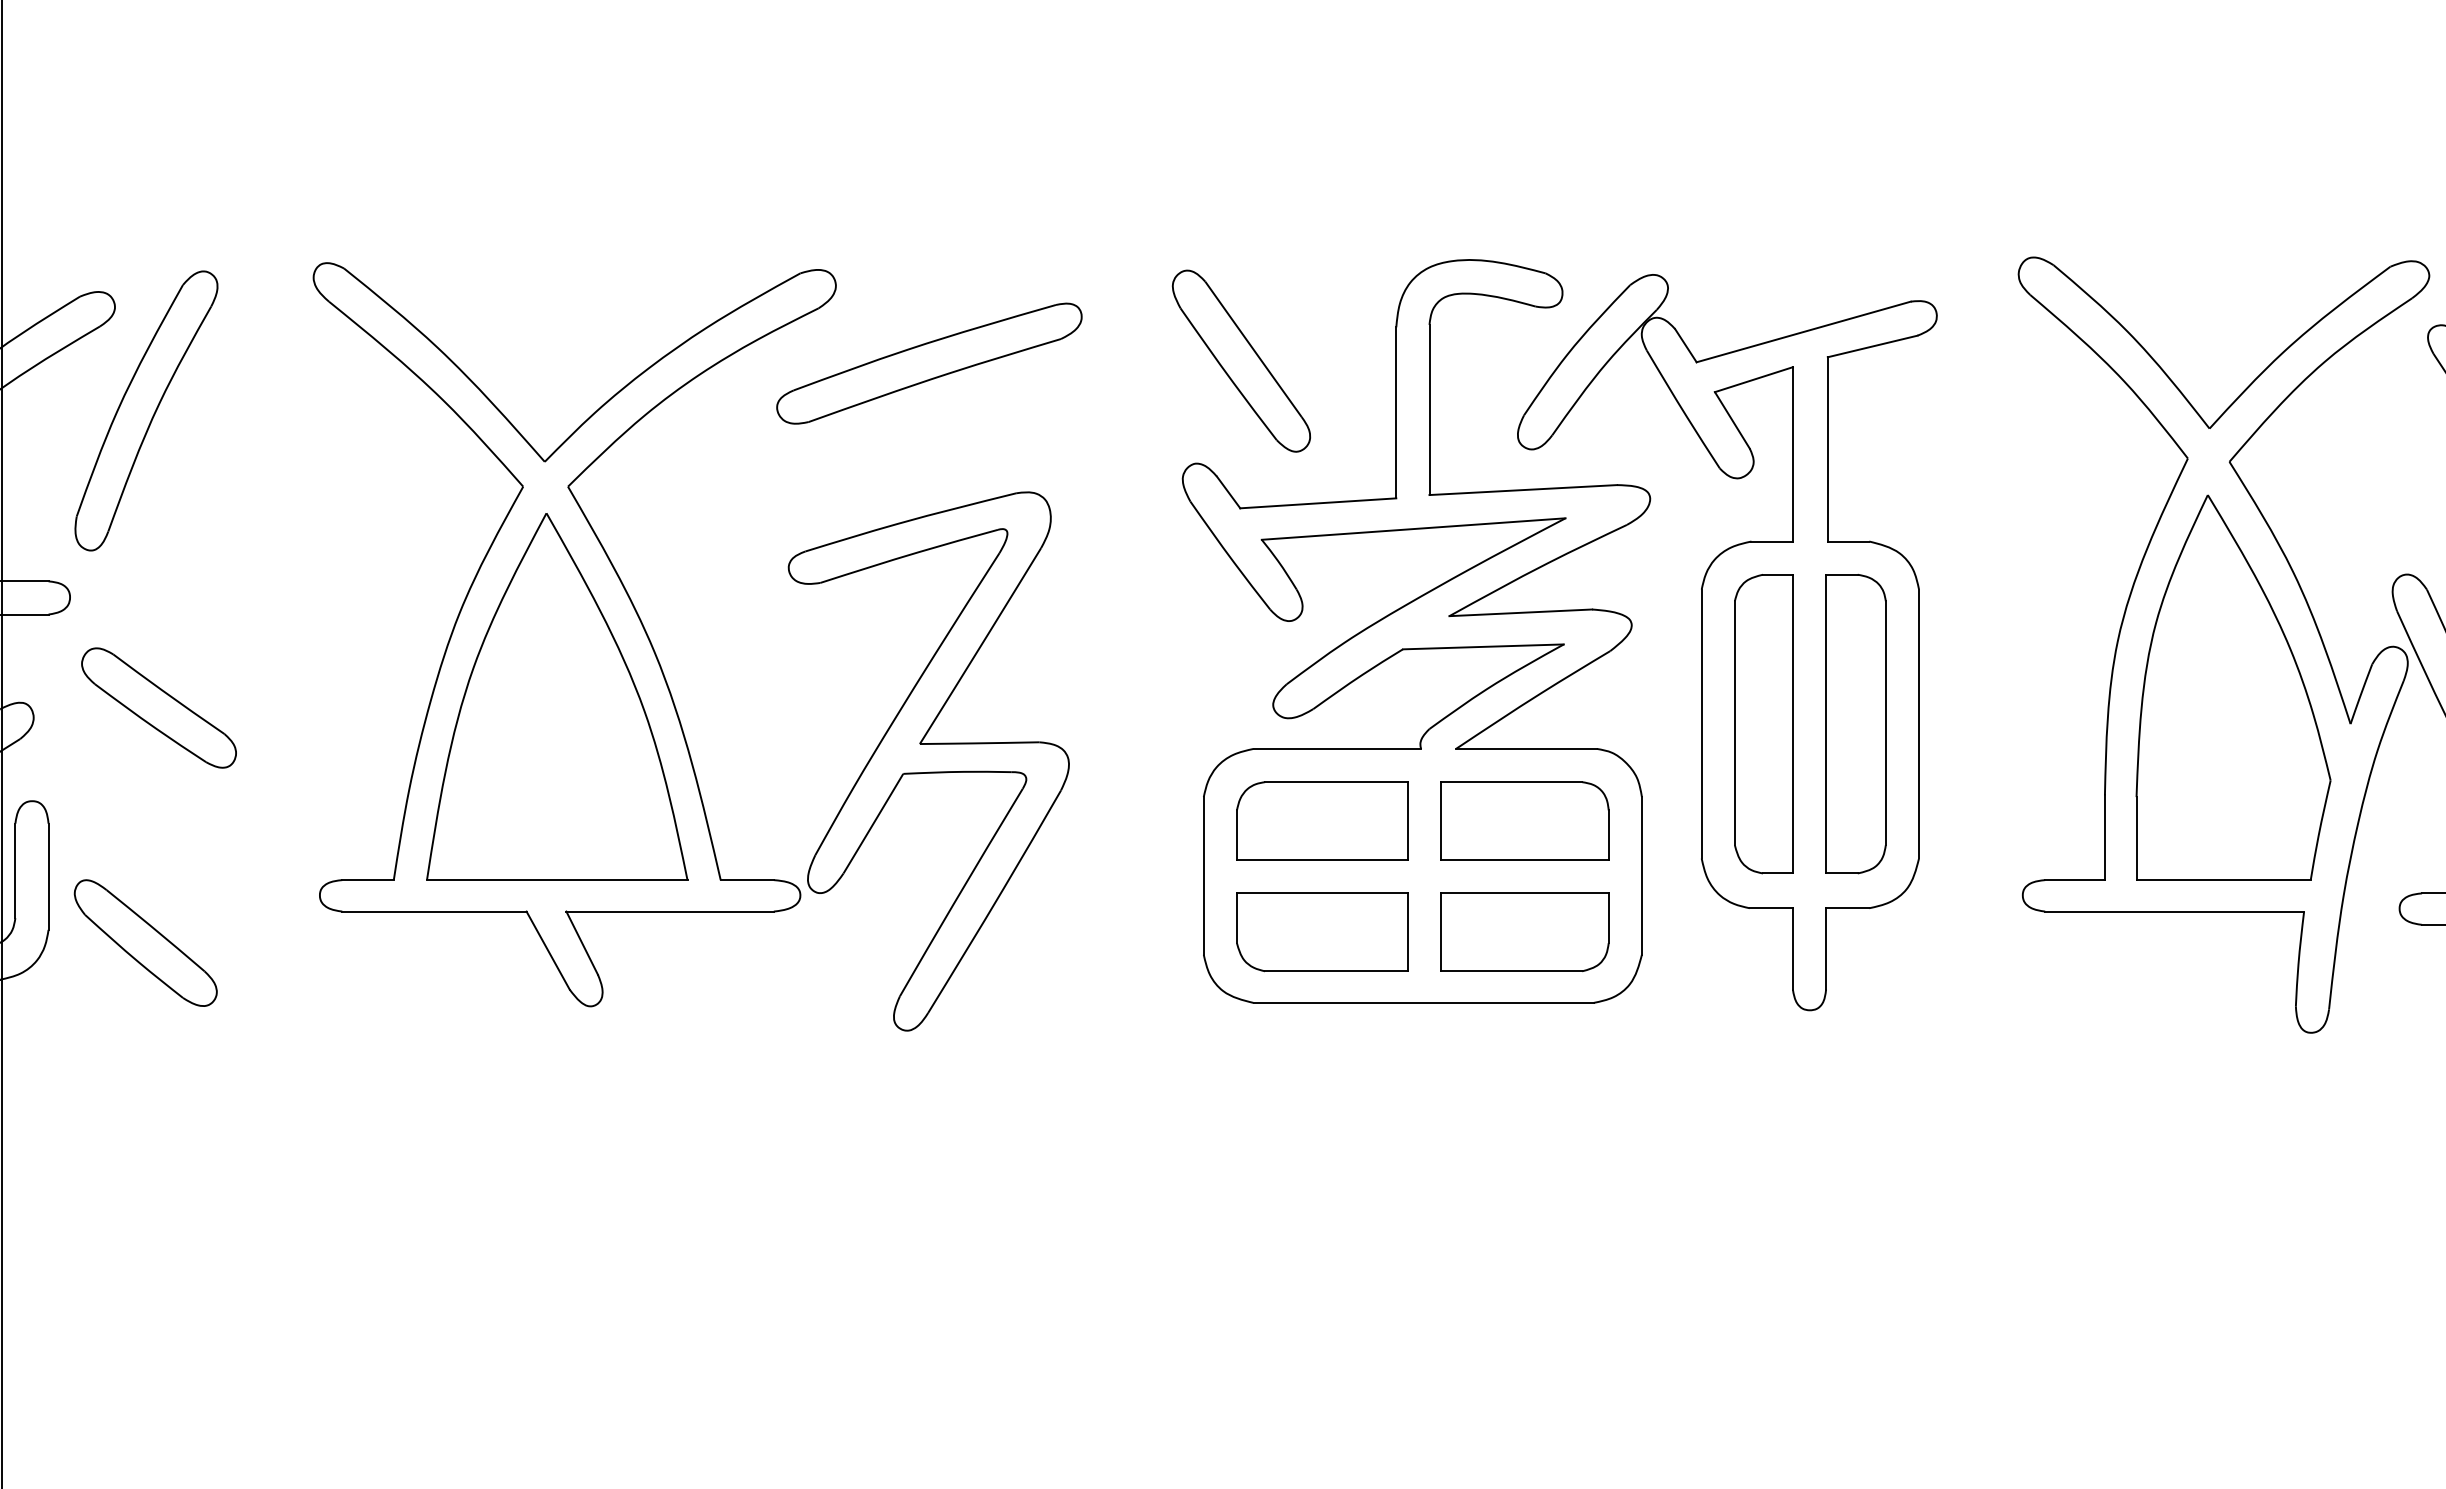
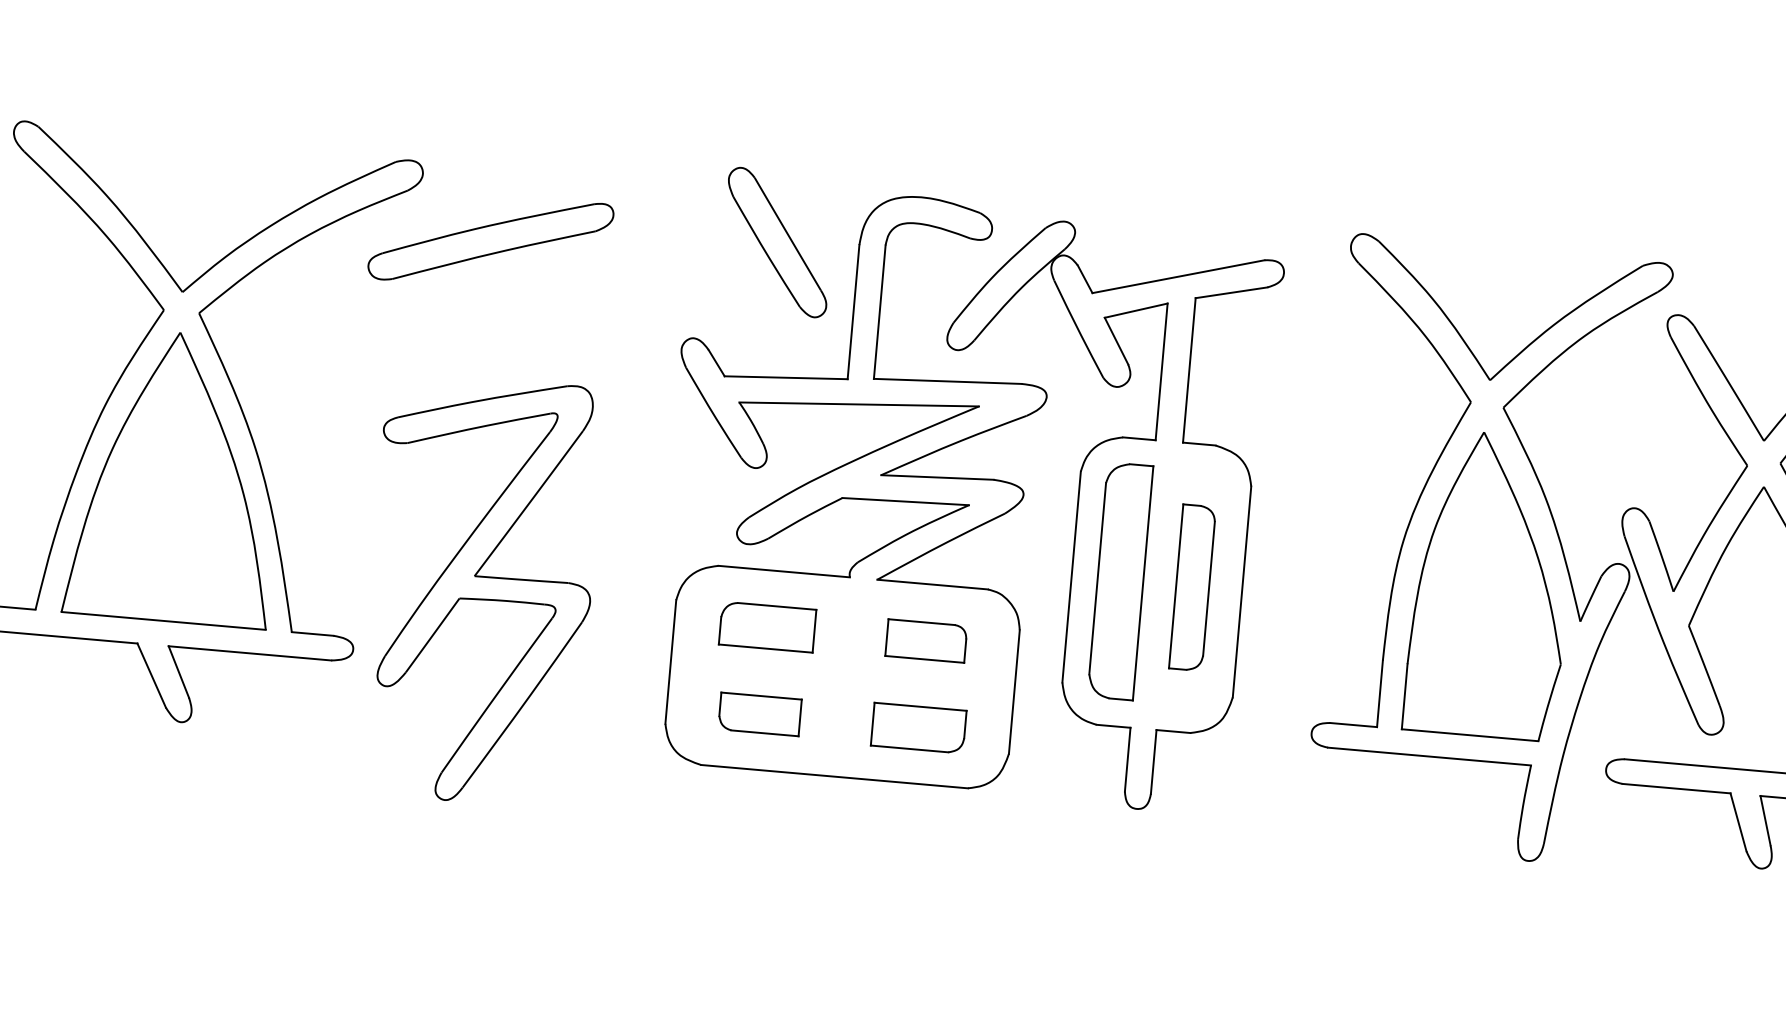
part: (1241, 360) -> (777, 242), moved
part: (1855, 724) -> (1192, 587), size x0.7
part: (928, 761) -> (480, 590), moved
part: (1322, 820) -> (767, 626), size x0.7
part: (1524, 820) -> (926, 640), size x0.6
part: (1524, 931) -> (918, 727), size x0.7
part: (1322, 932) -> (760, 714), size x0.6

